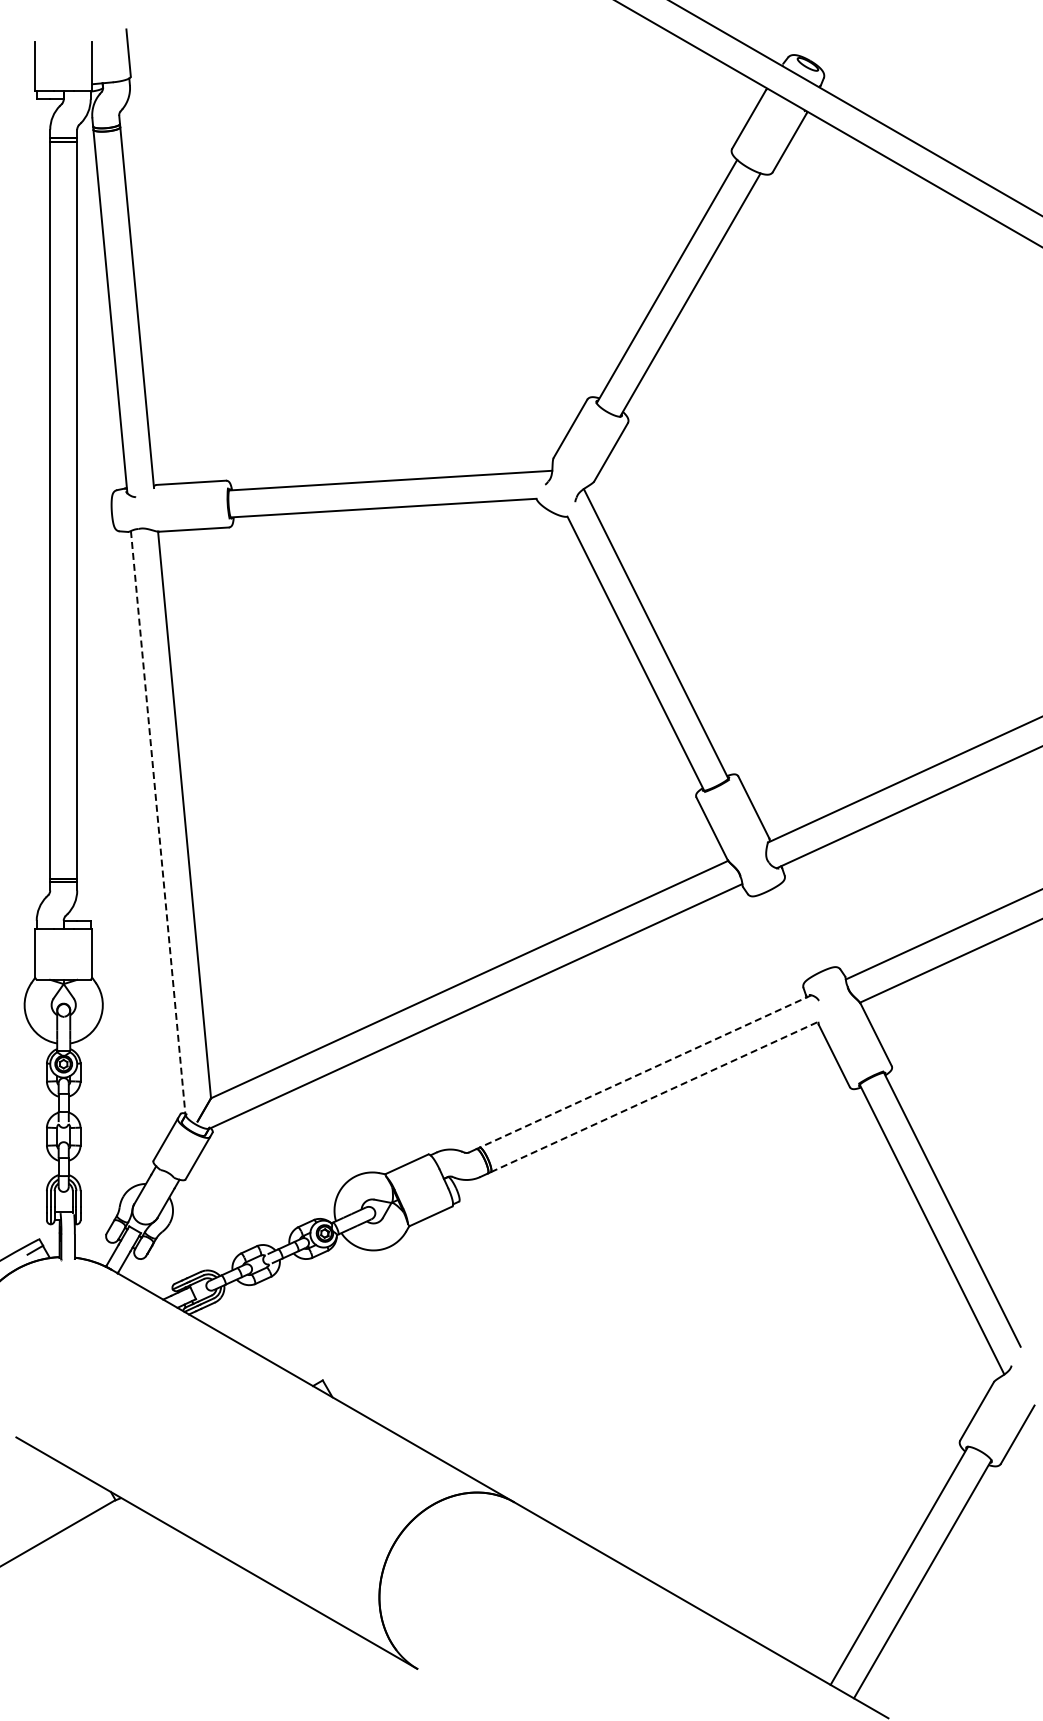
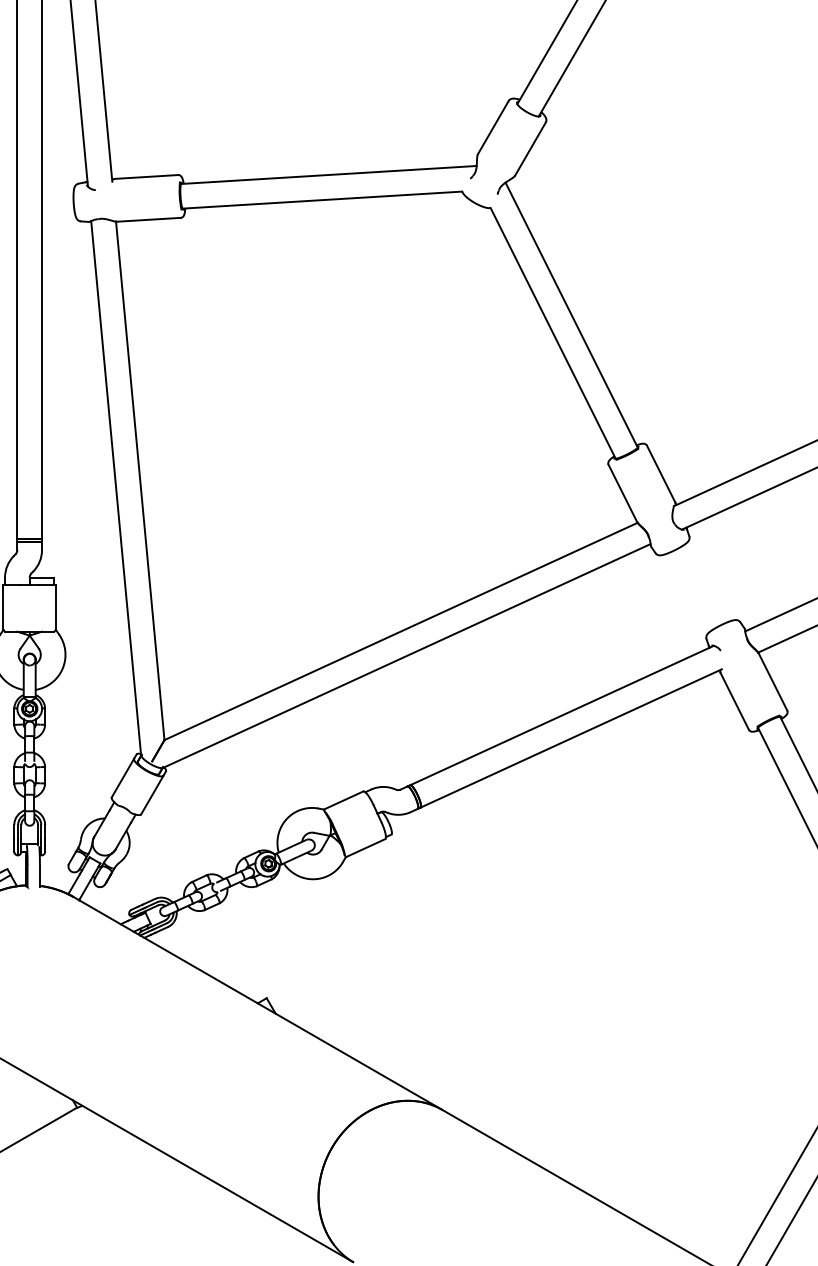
line: (158, 823) -> (116, 488), dashed -> solid
line: (645, 1071) -> (561, 715), dashed -> solid
line: (656, 1096) -> (572, 738), dashed -> solid

